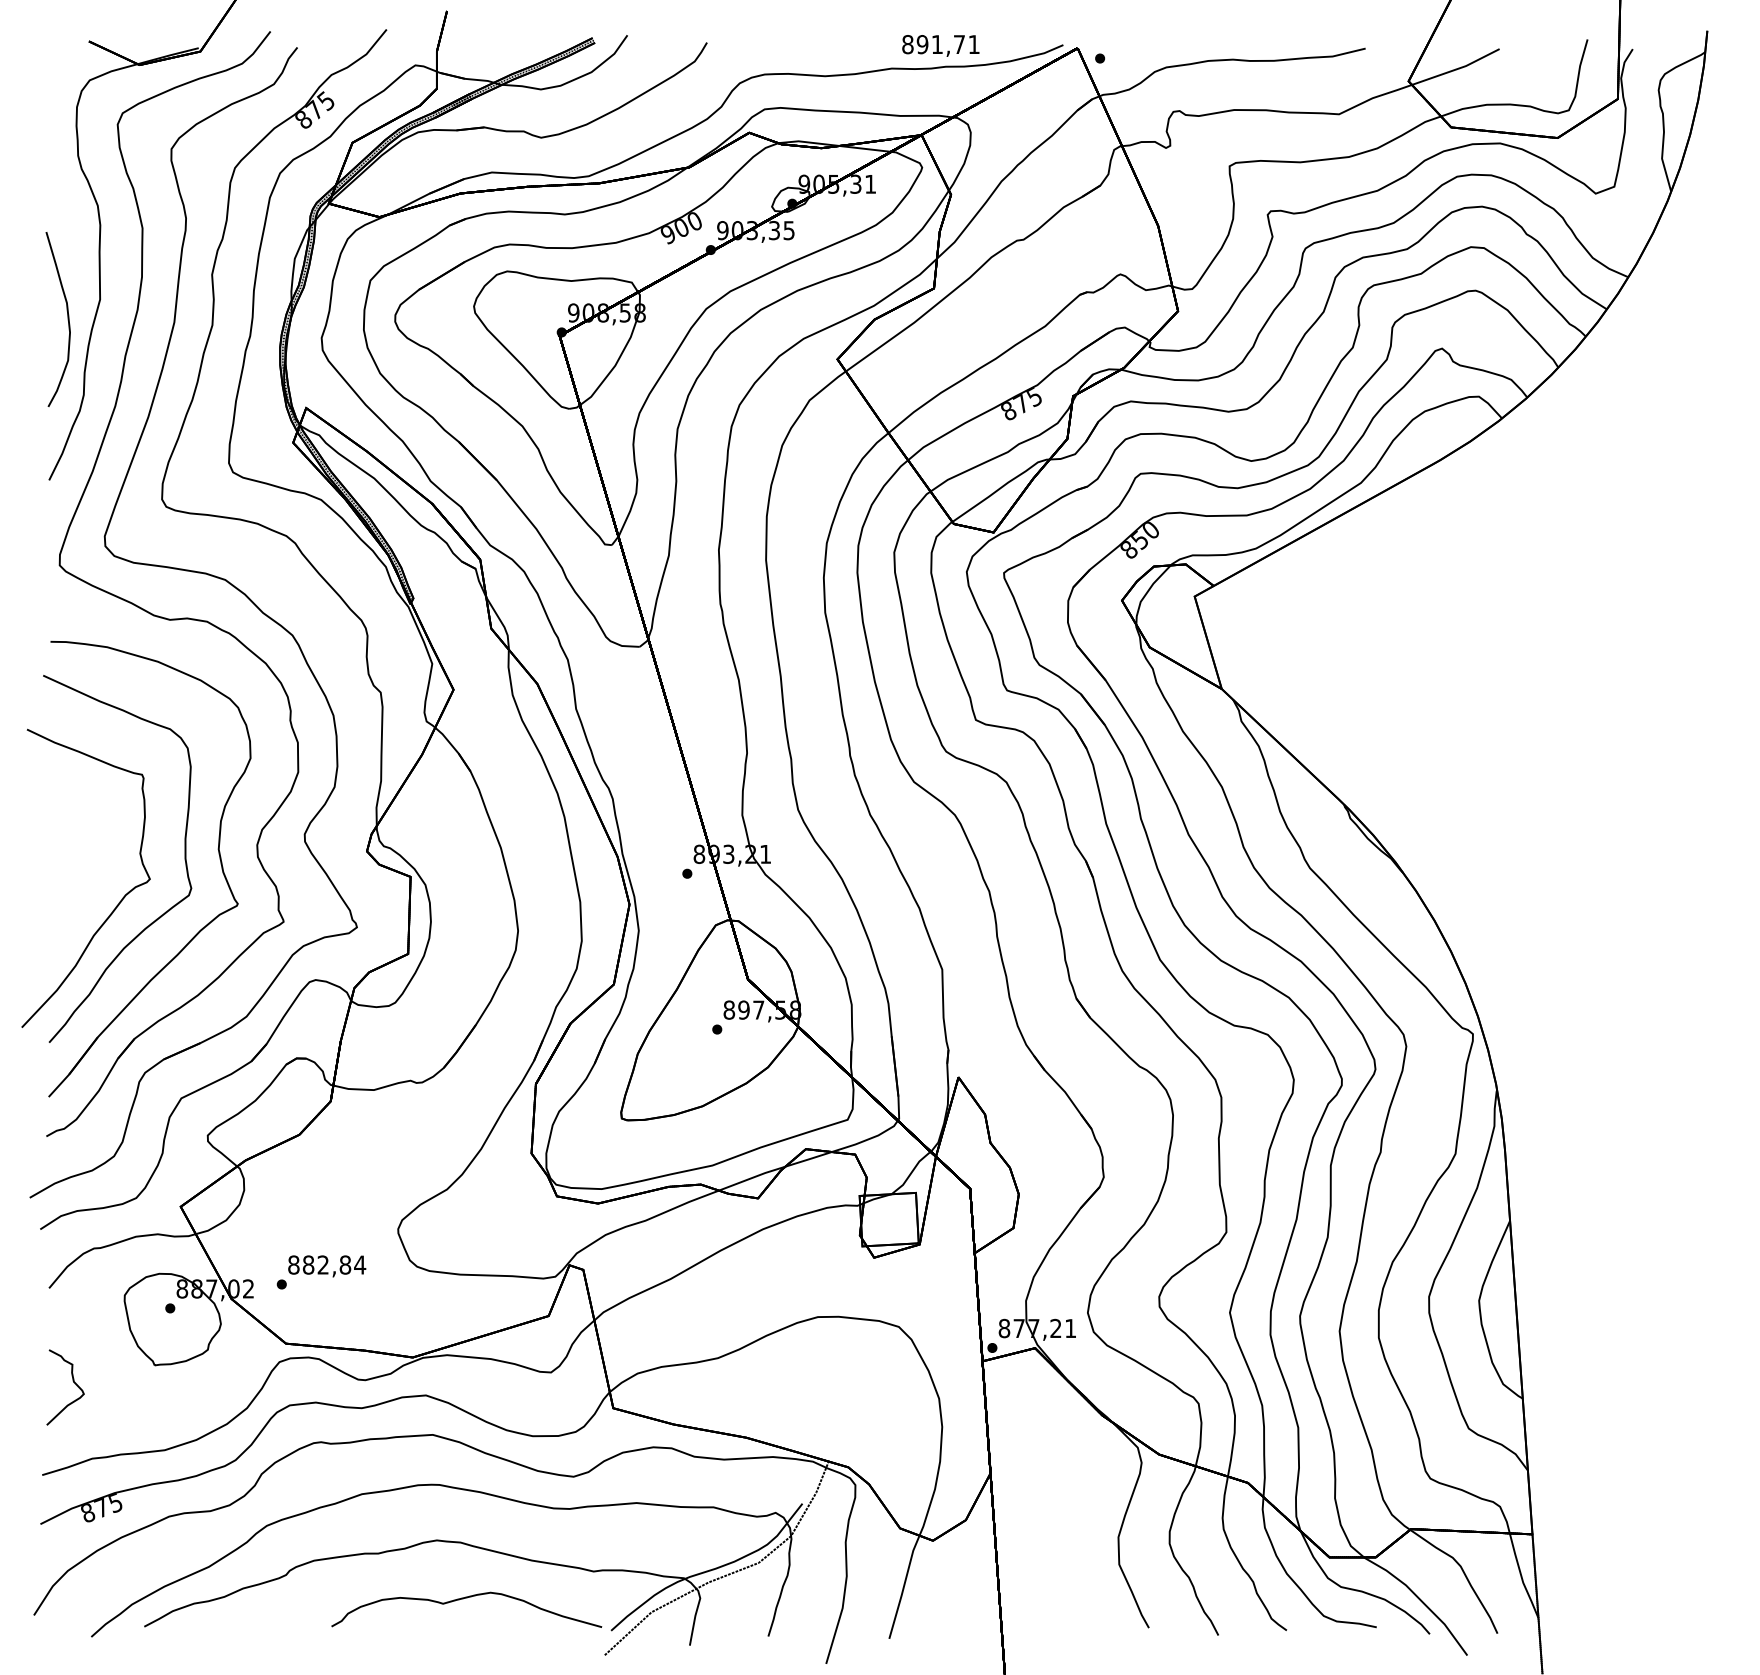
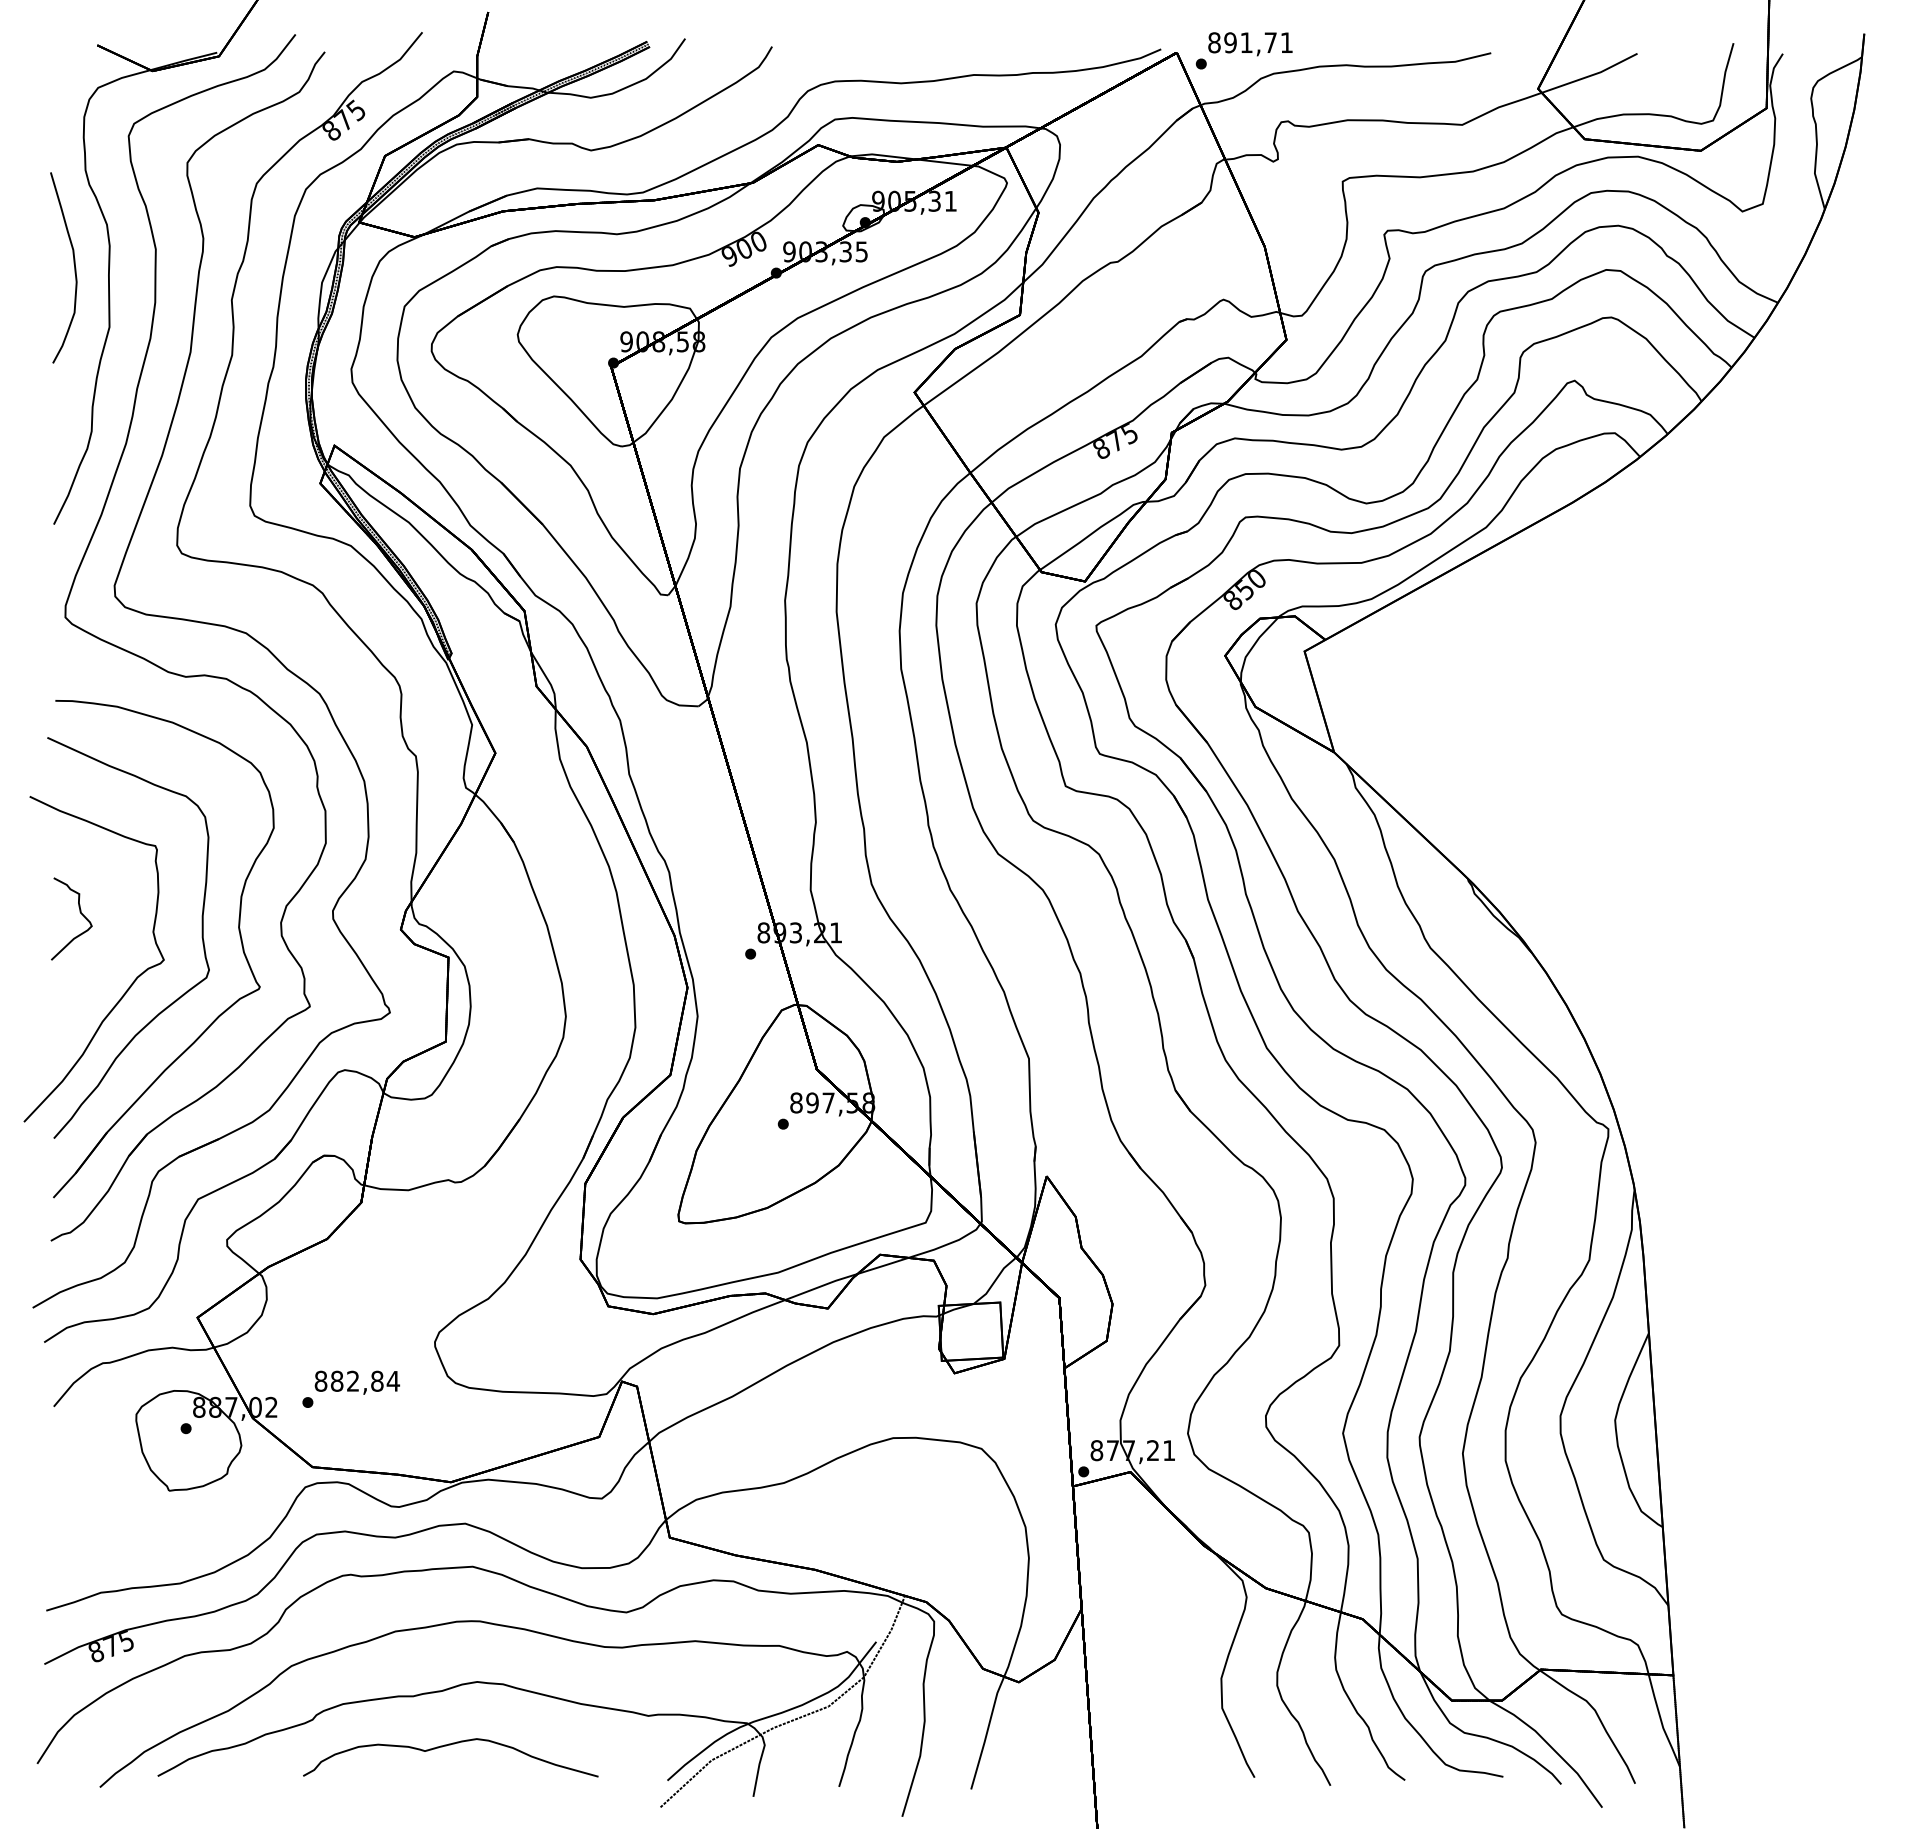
text: (940, 46) -> (1250, 44), moved
curve: (67, 316) -> (73, 264), moved
part: (72, 1381) -> (79, 912), moved
curve: (462, 1599) -> (446, 1746), moved

